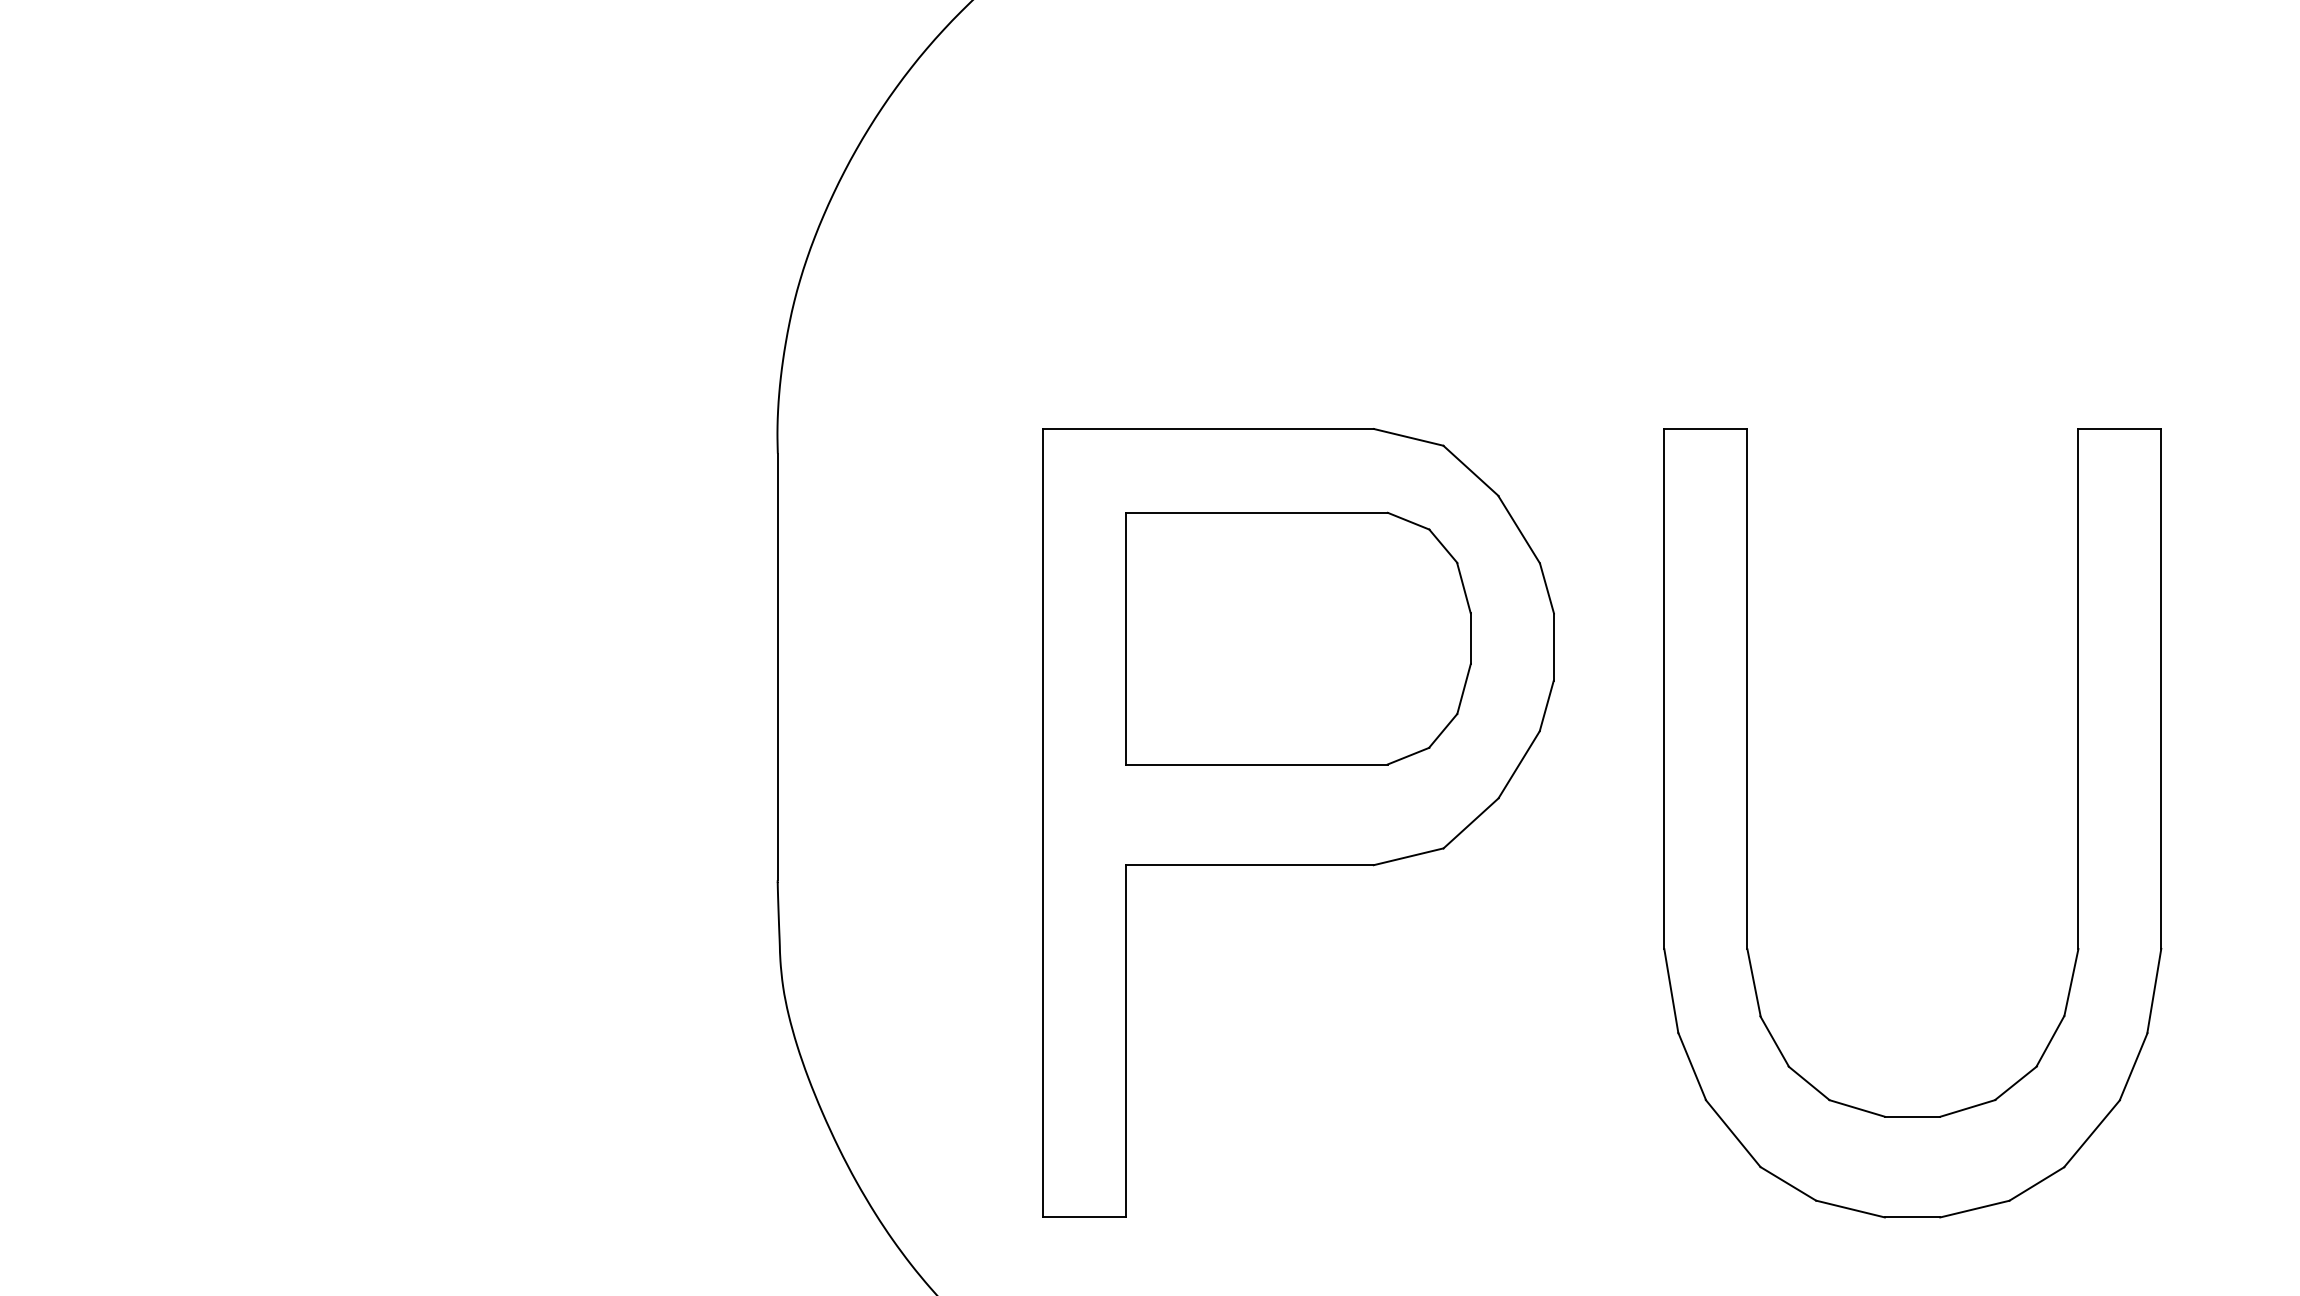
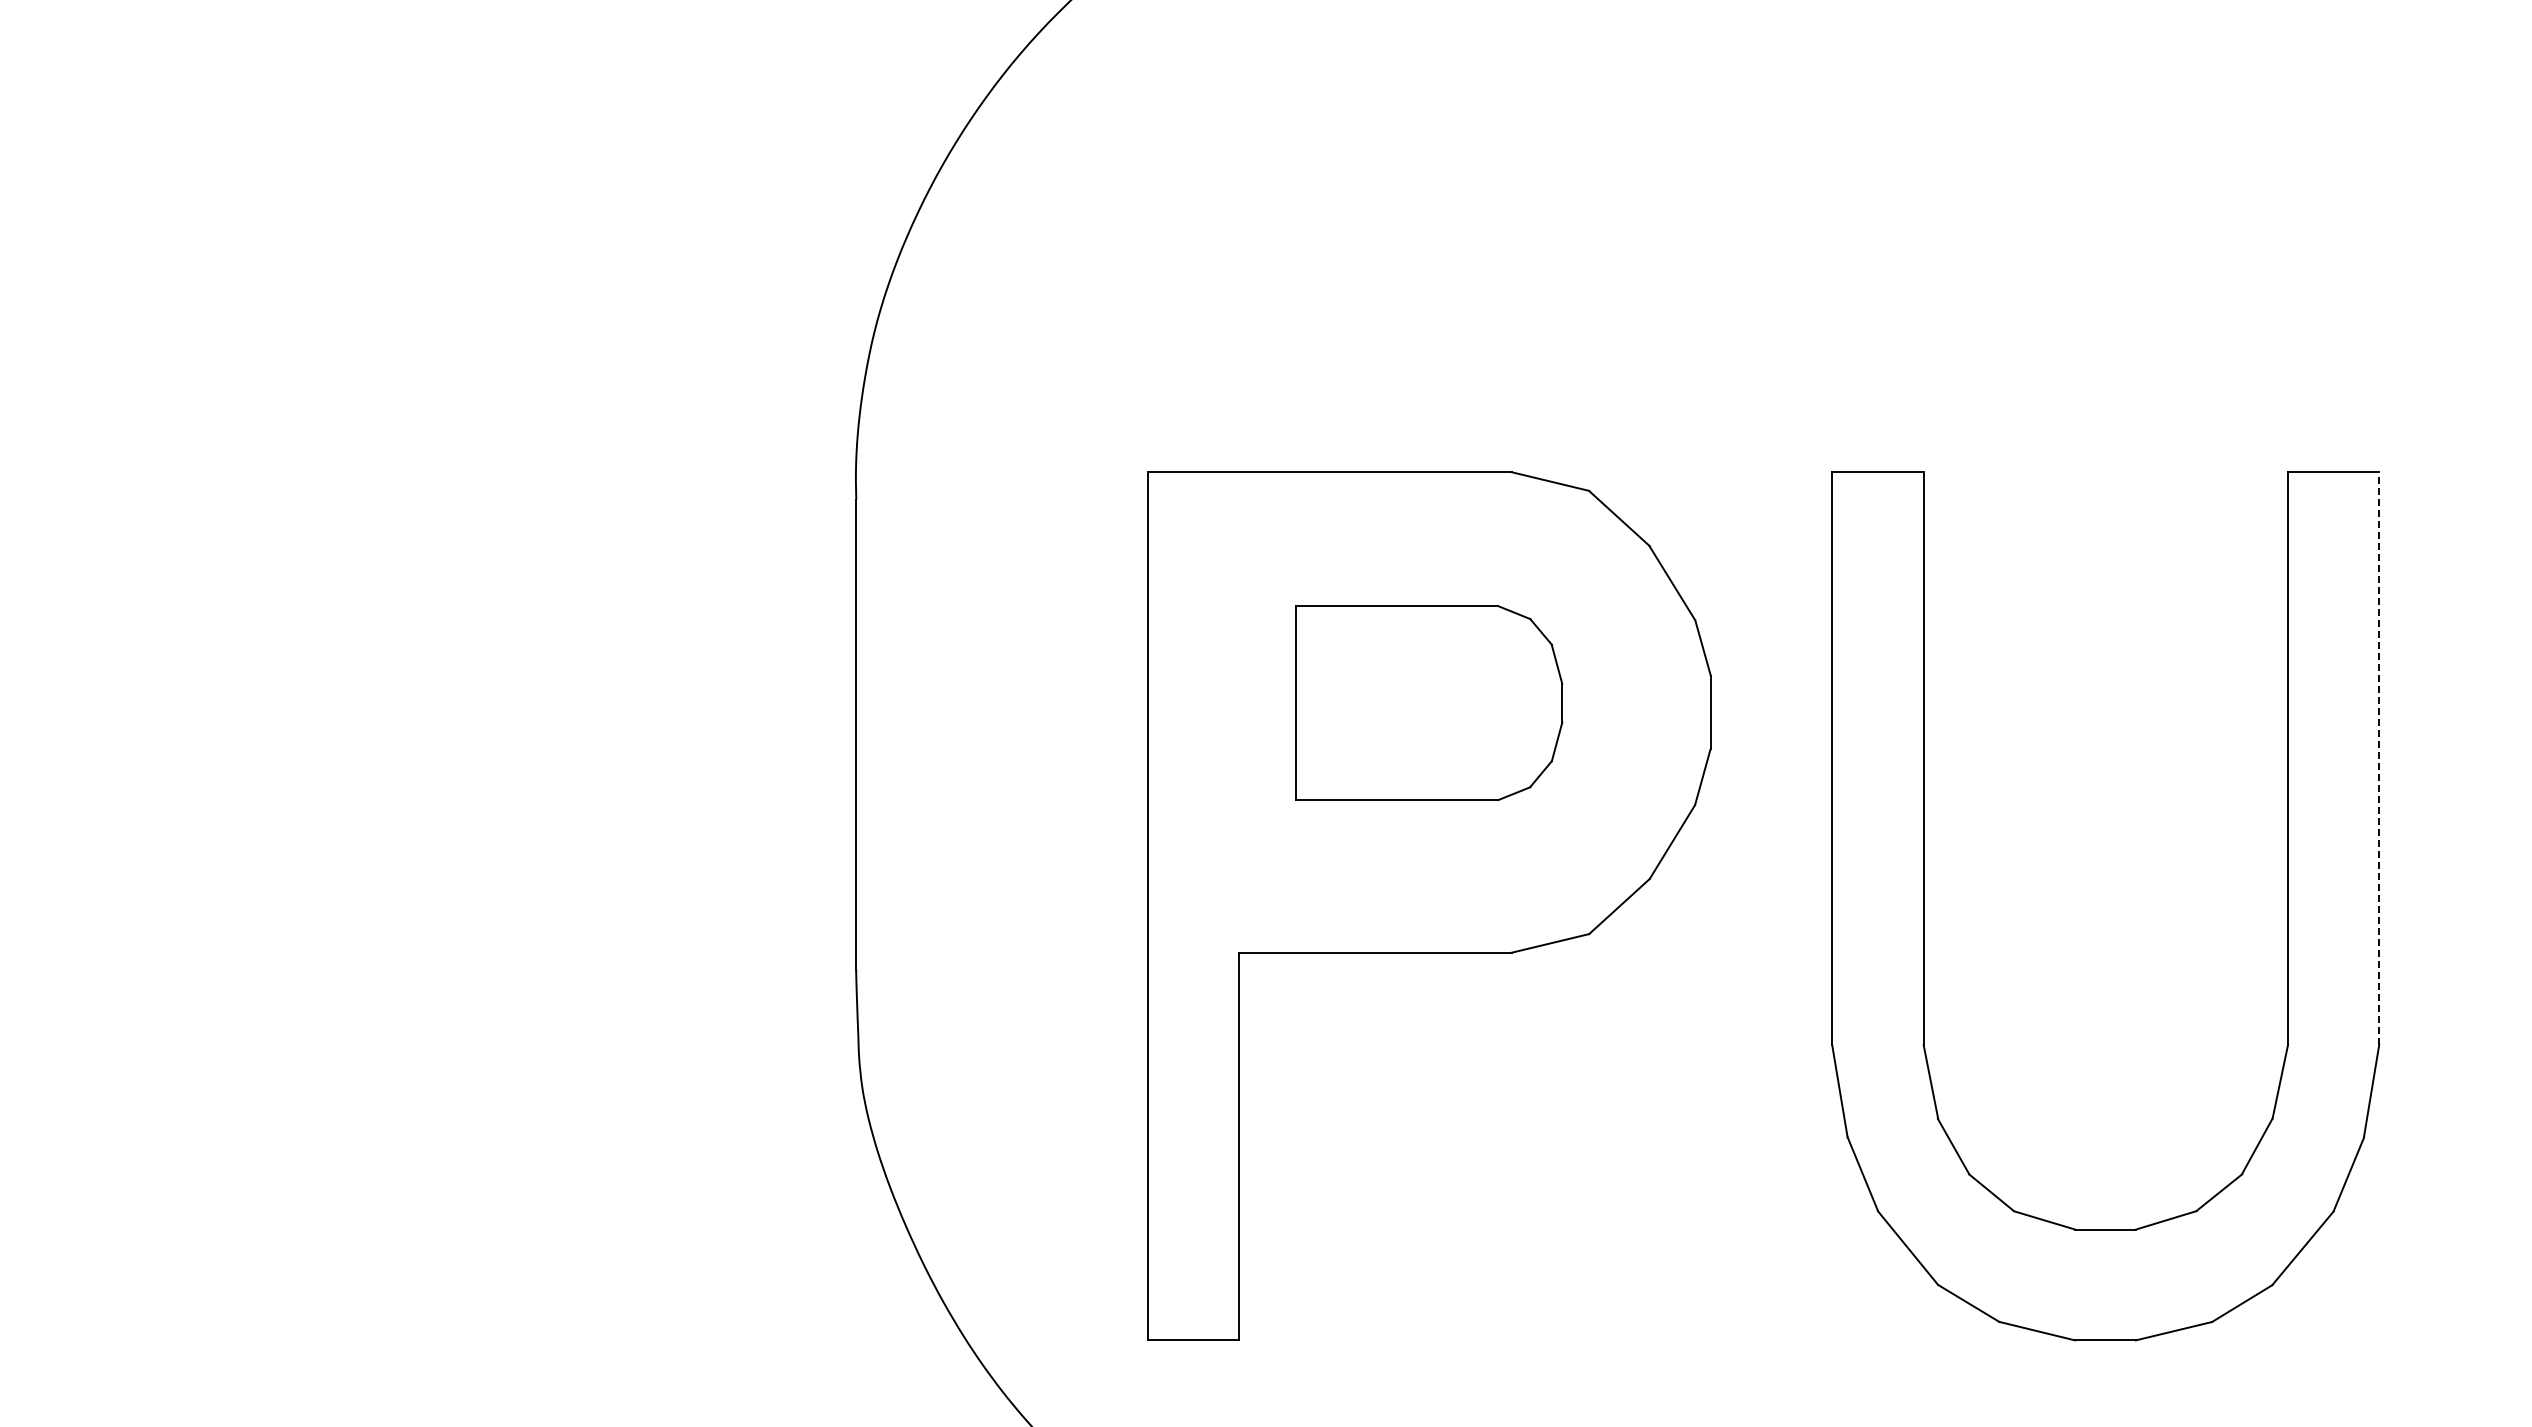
part: (1298, 638) -> (1429, 702), size x0.7
line: (2161, 688) -> (2379, 758), solid -> dashed

